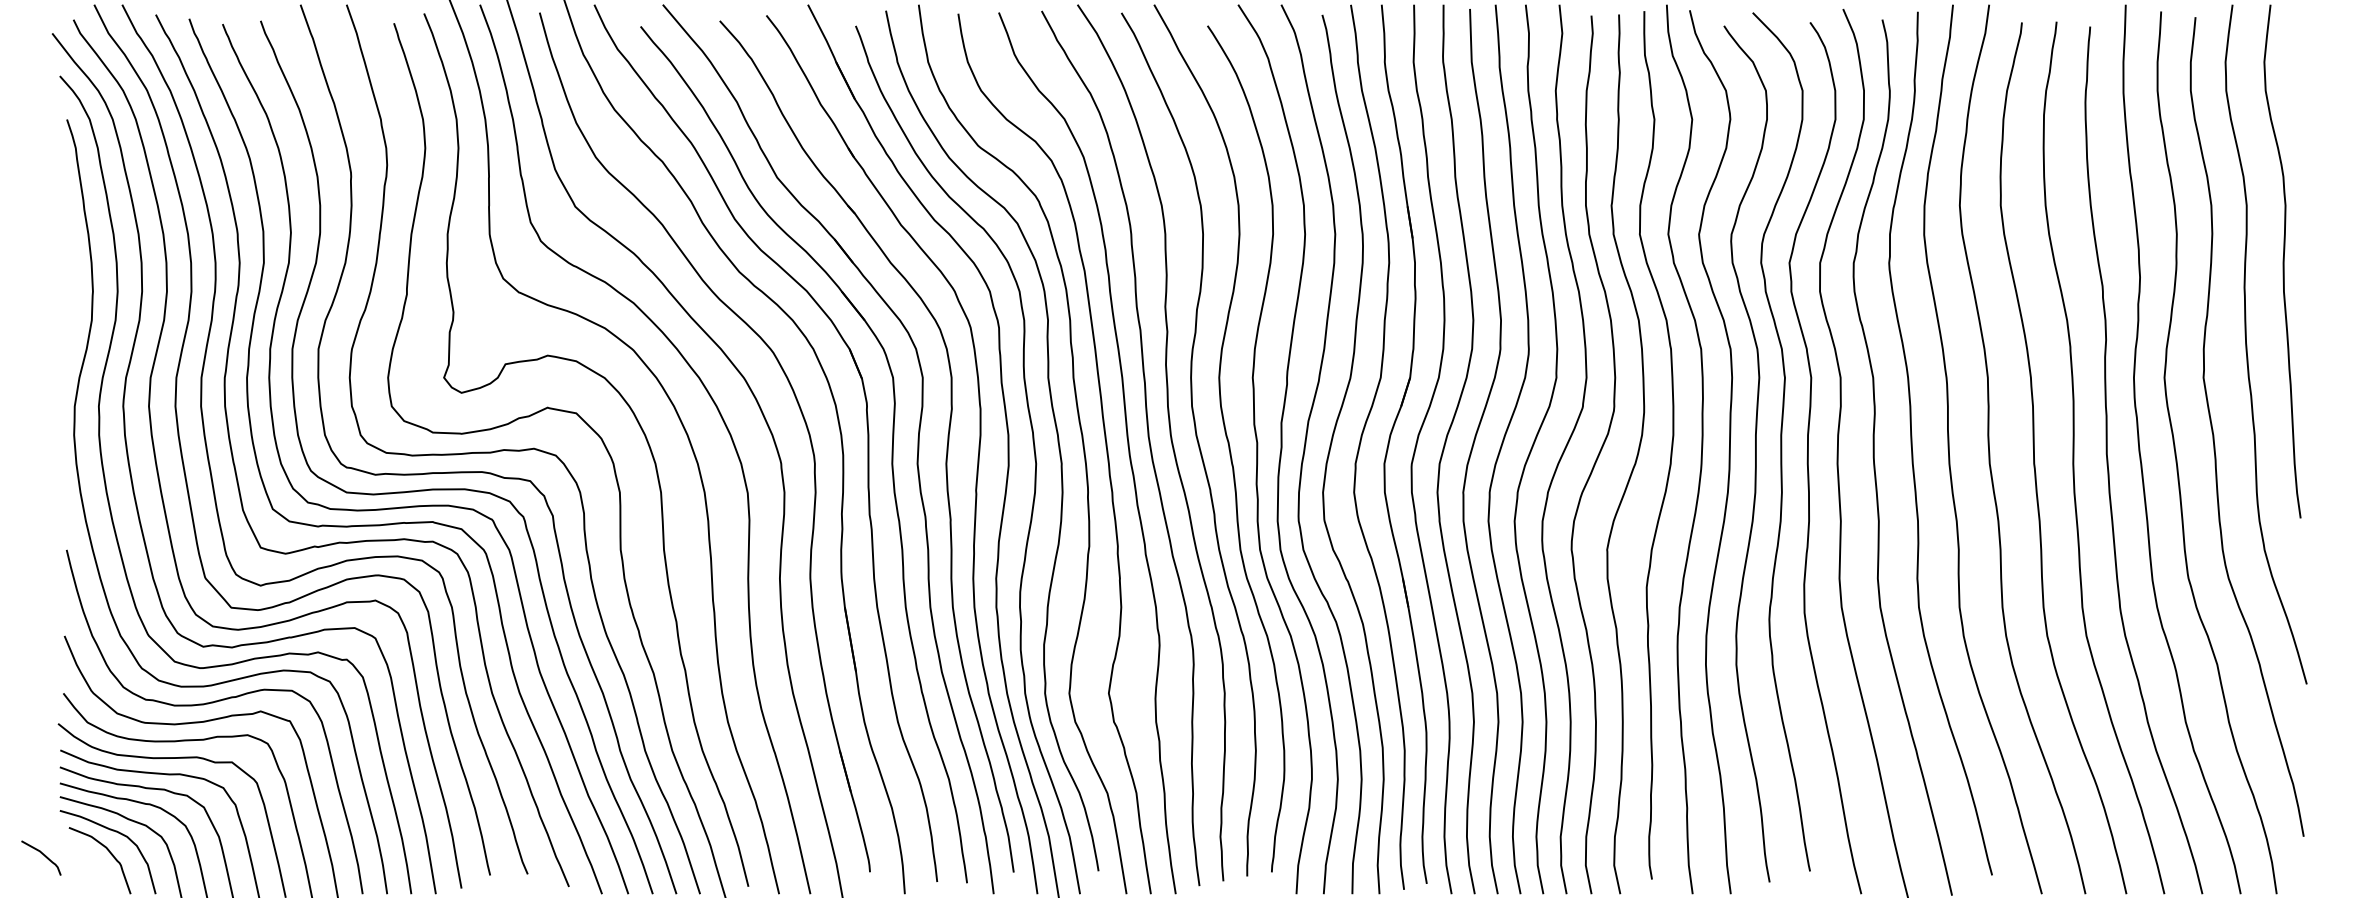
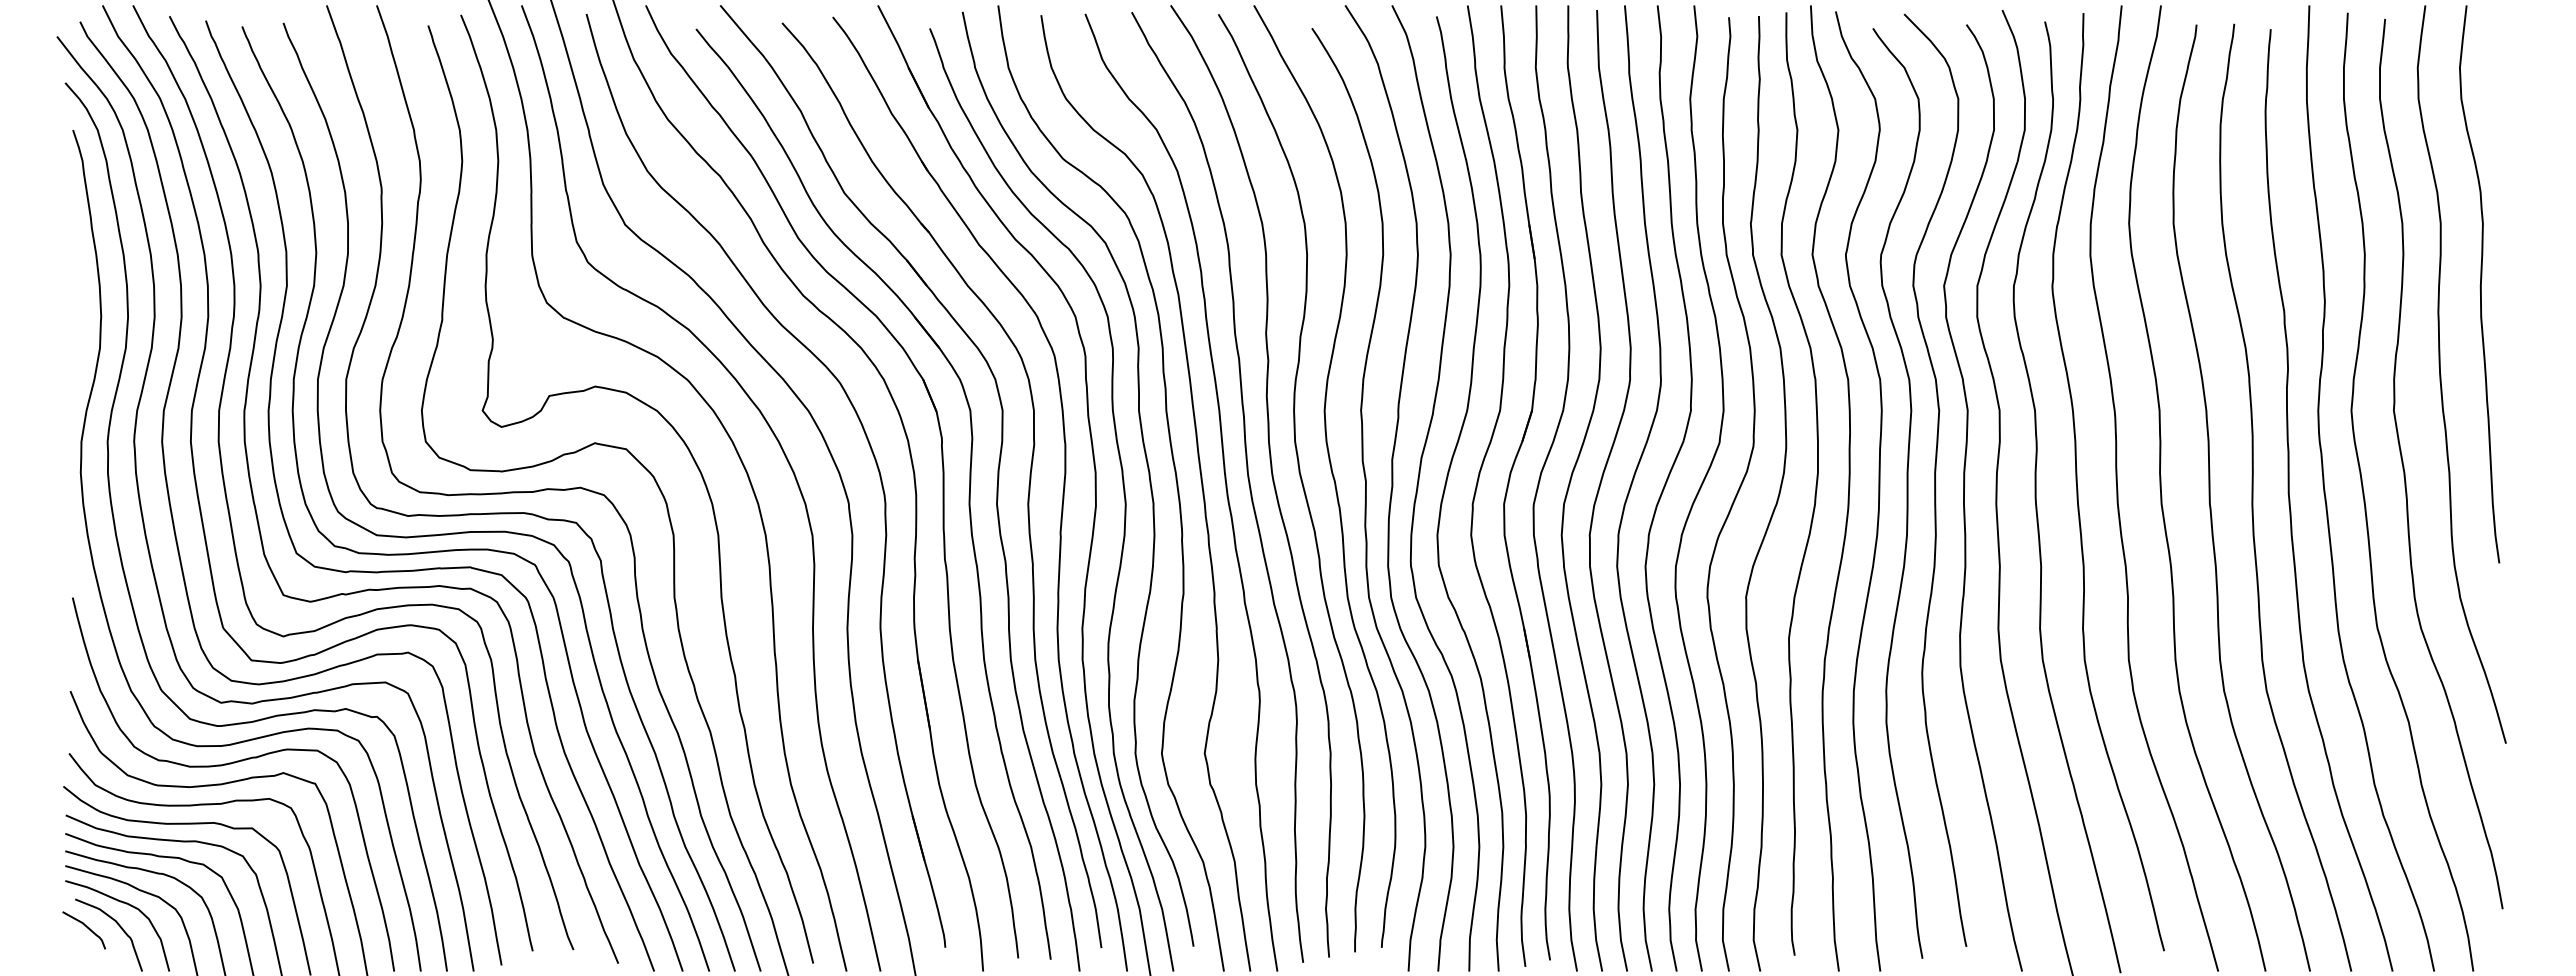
curve: (43, 855) -> (86, 927), moved

